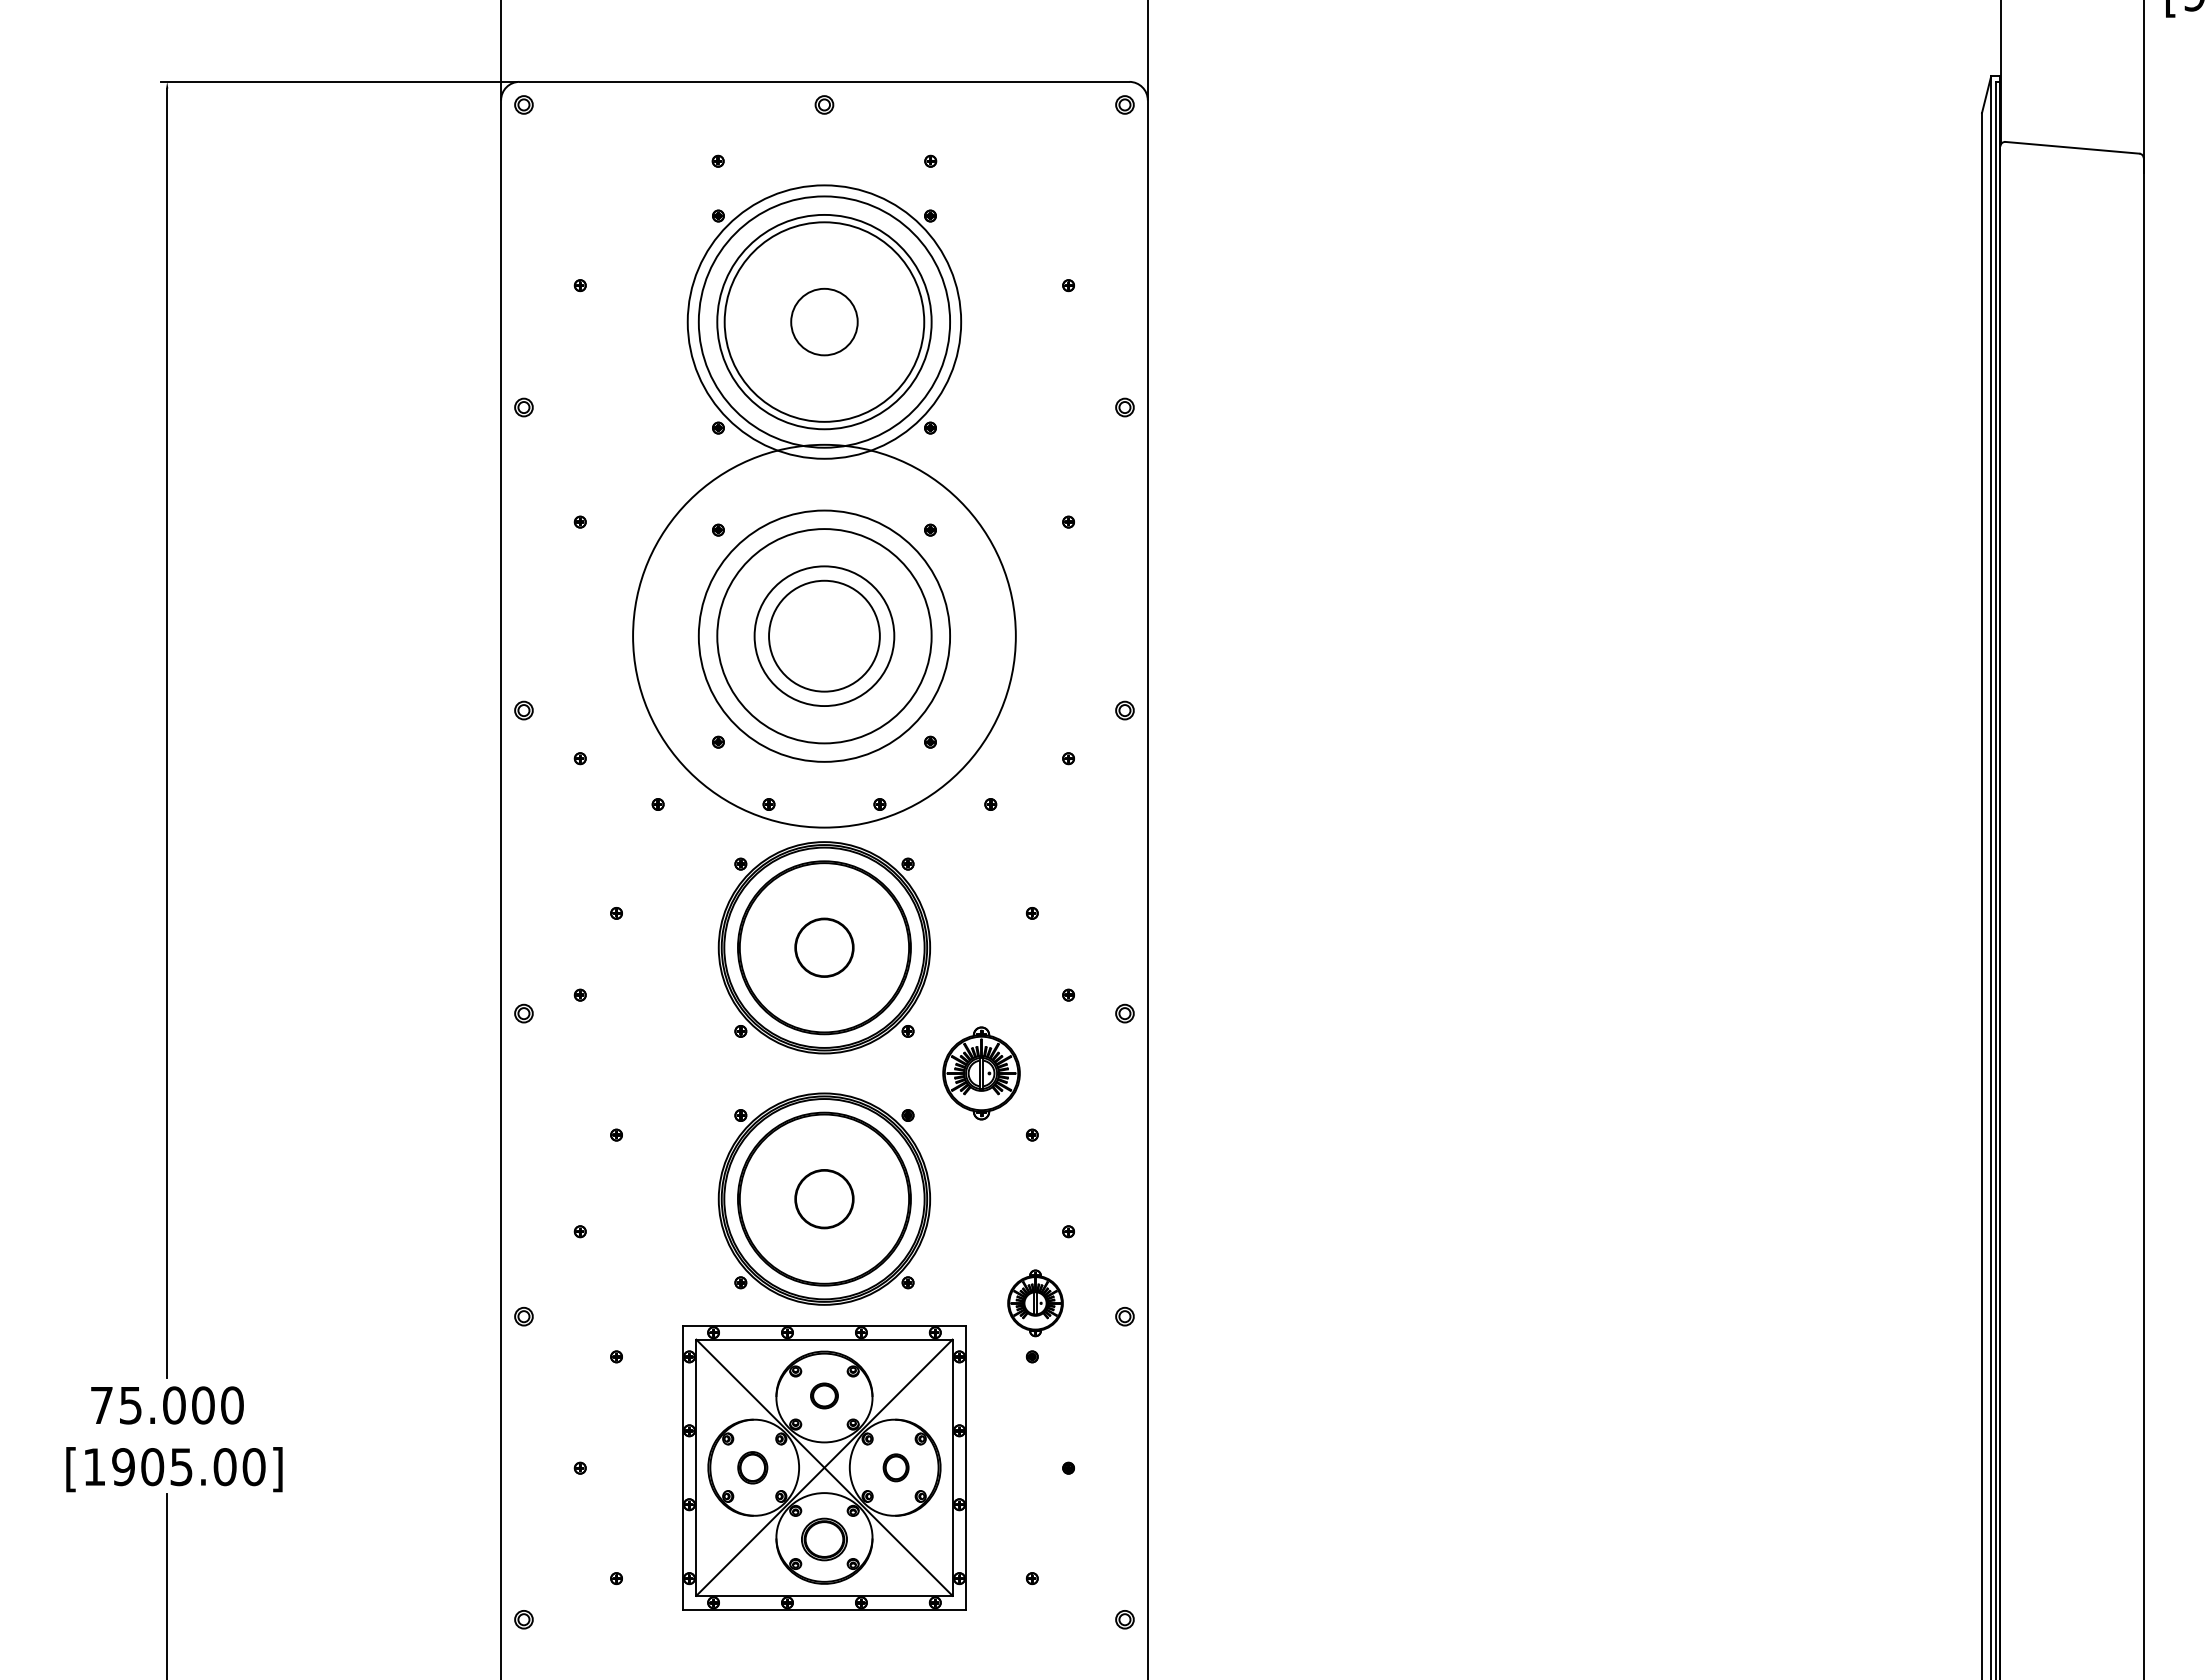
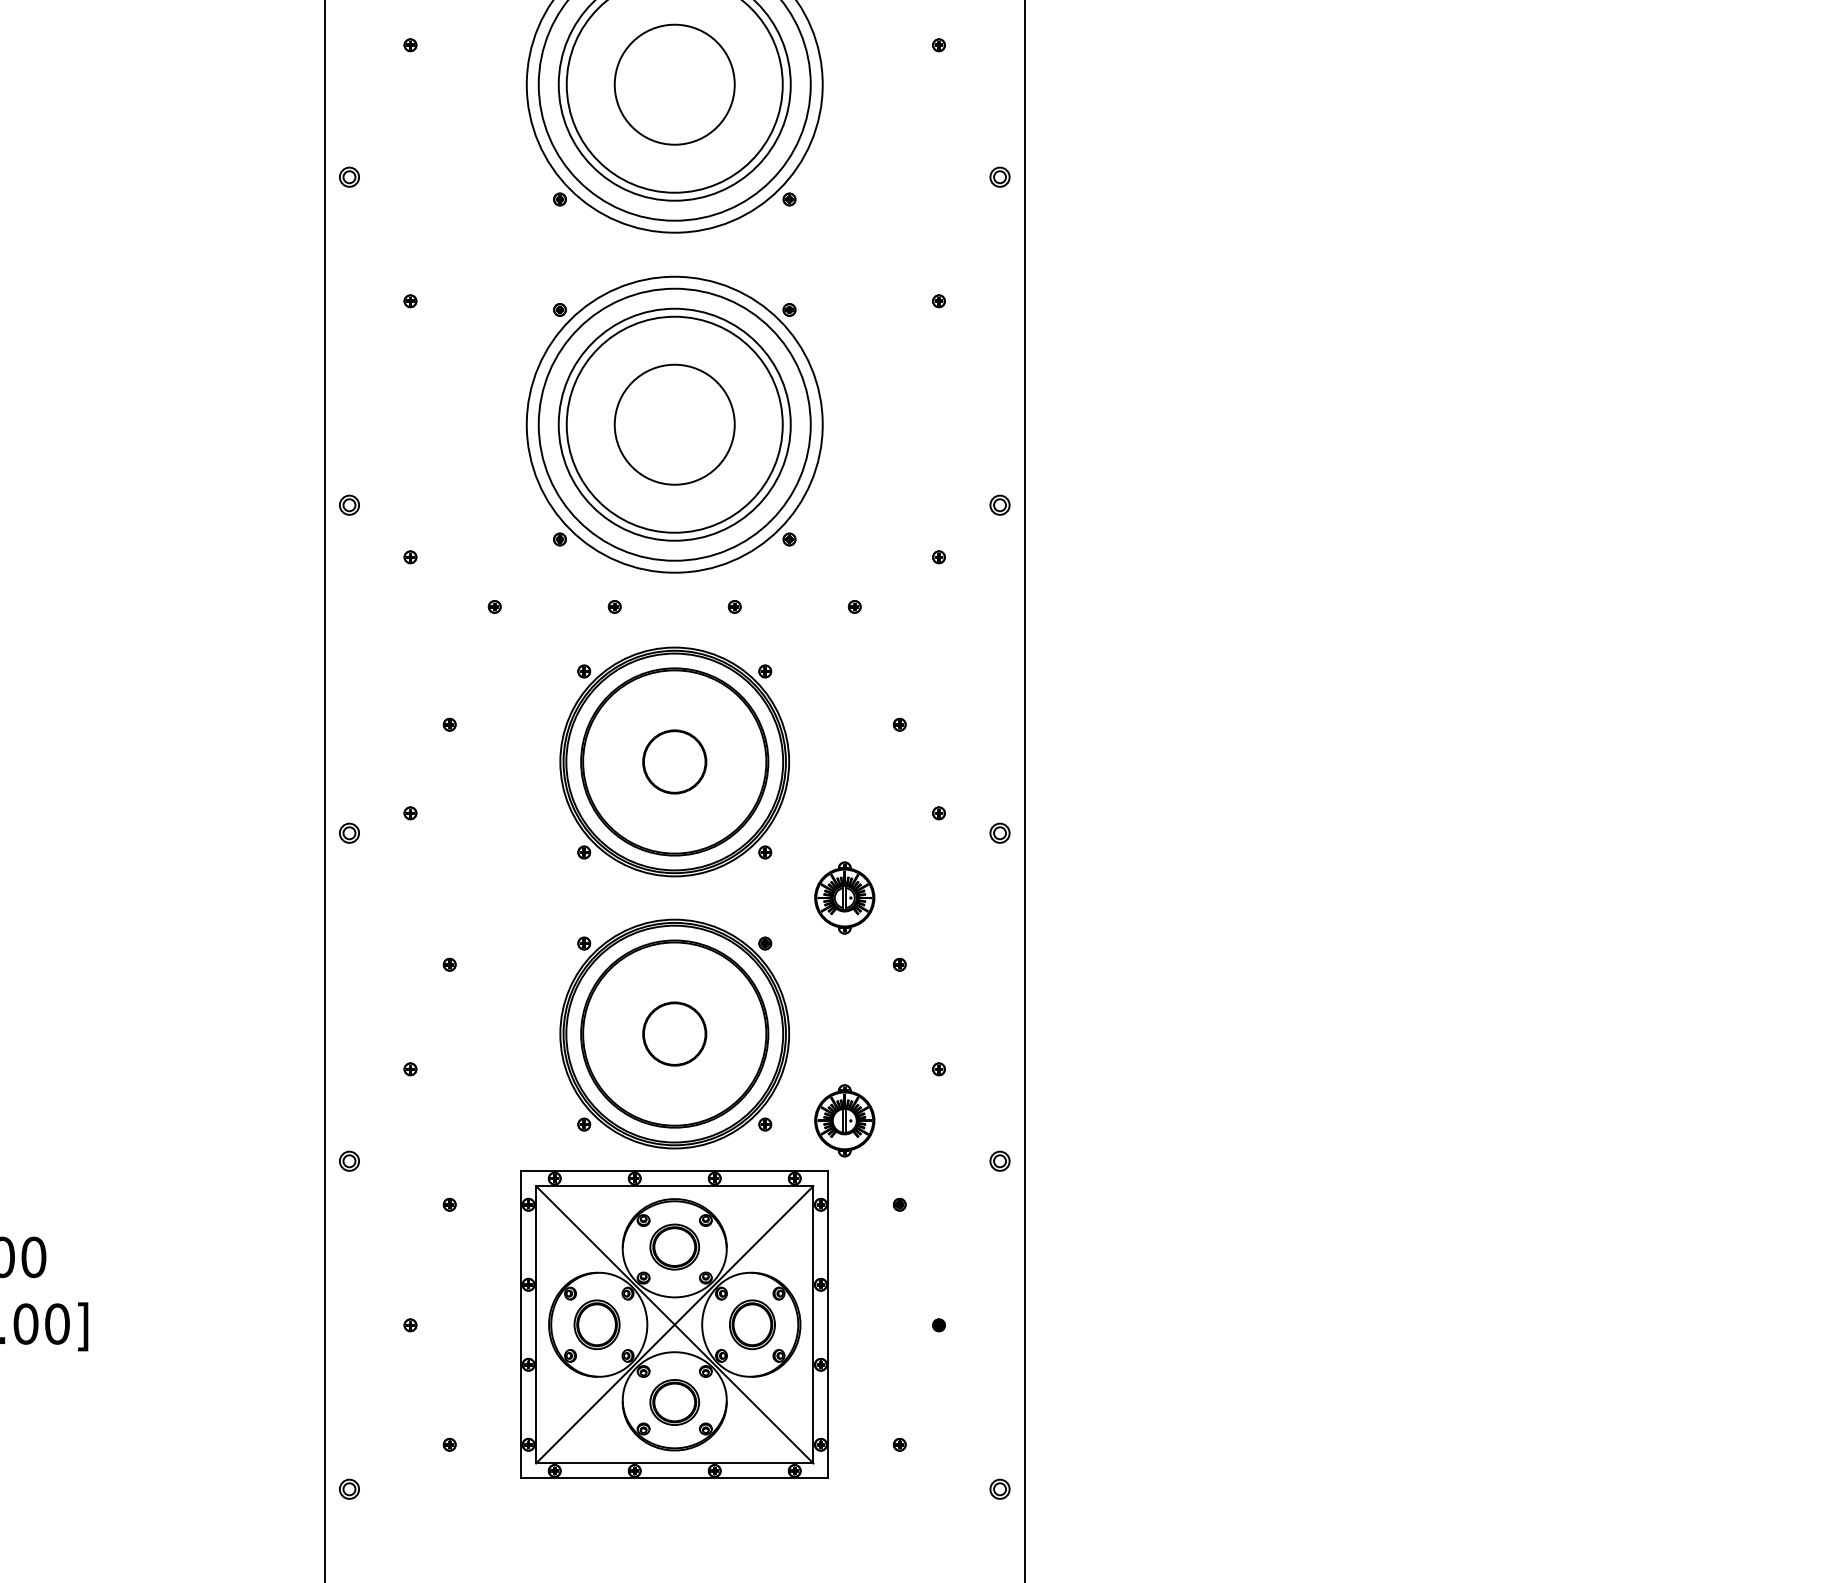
circle: (824, 321) -> (674, 84), size x1.67
circle: (824, 635) -> (674, 423), size x0.71
circle: (824, 636) -> (674, 425), size x1.43
part: (981, 1073) -> (844, 898), size x0.71
part: (1035, 1303) -> (844, 1121), moved
part: (824, 1395) -> (674, 1246), size x1.67
part: (752, 1467) -> (596, 1324), size x1.43
part: (895, 1467) -> (751, 1324), size x1.67

